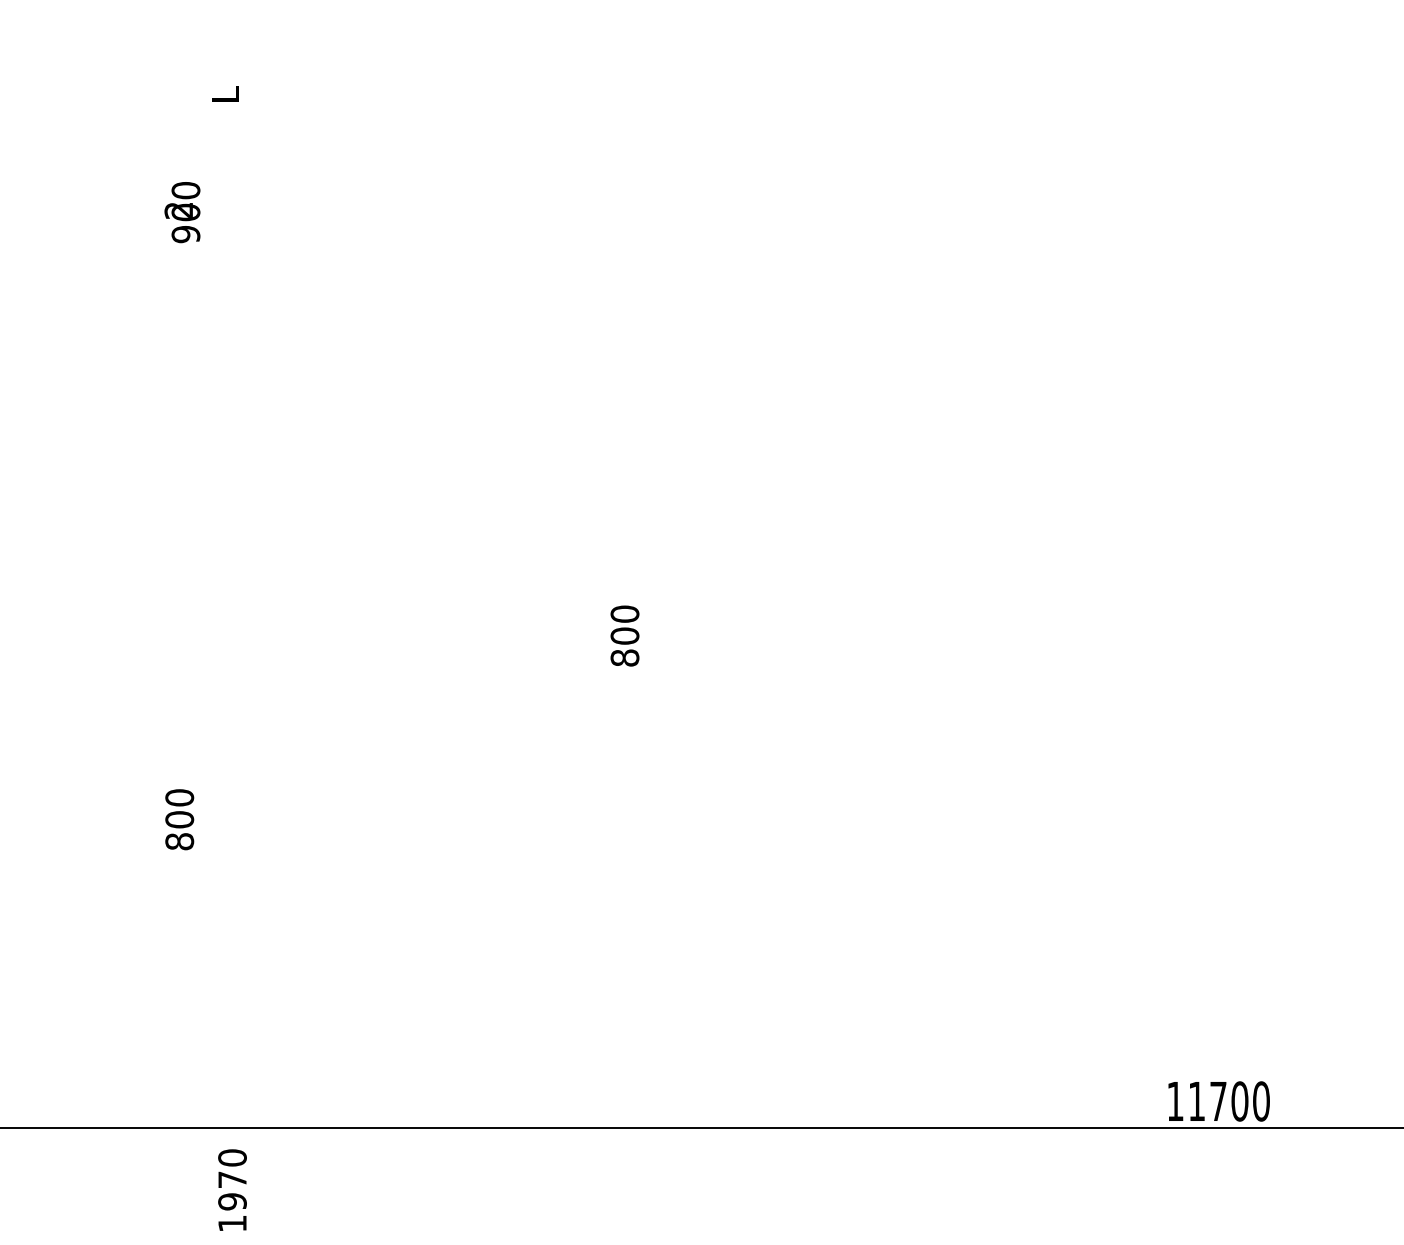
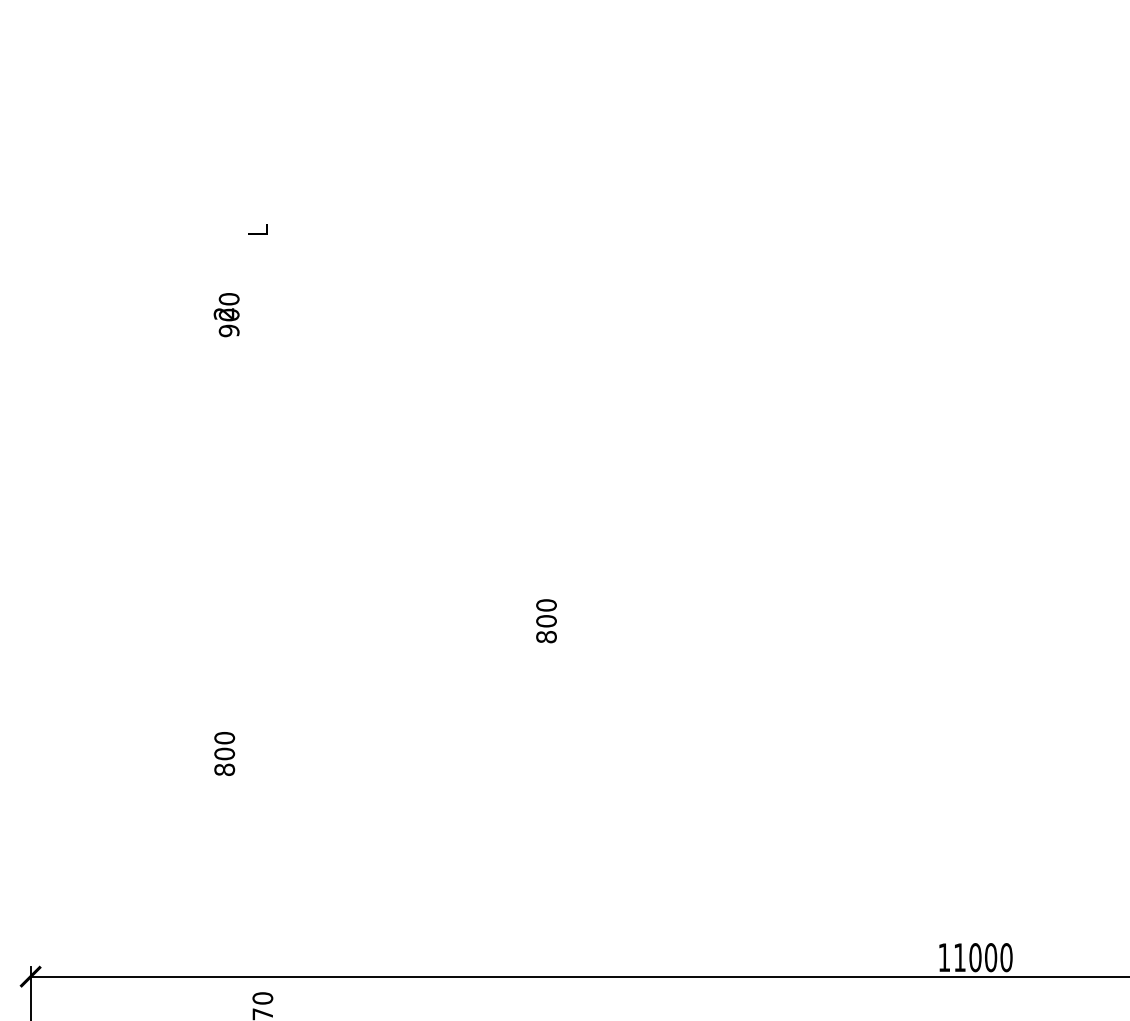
text: (1218, 1101) -> (975, 957), 11700 -> 11000

